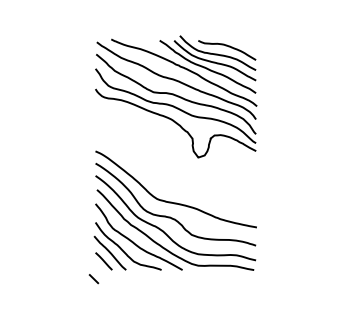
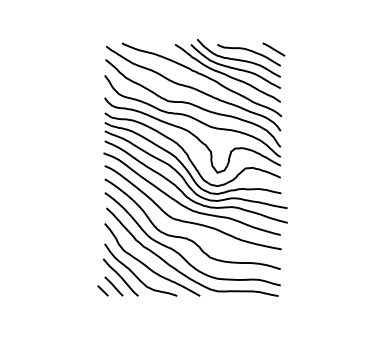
line: (249, 45) -> (273, 49), added
part: (178, 158) -> (195, 173), added
line: (93, 278) -> (102, 290), moved

